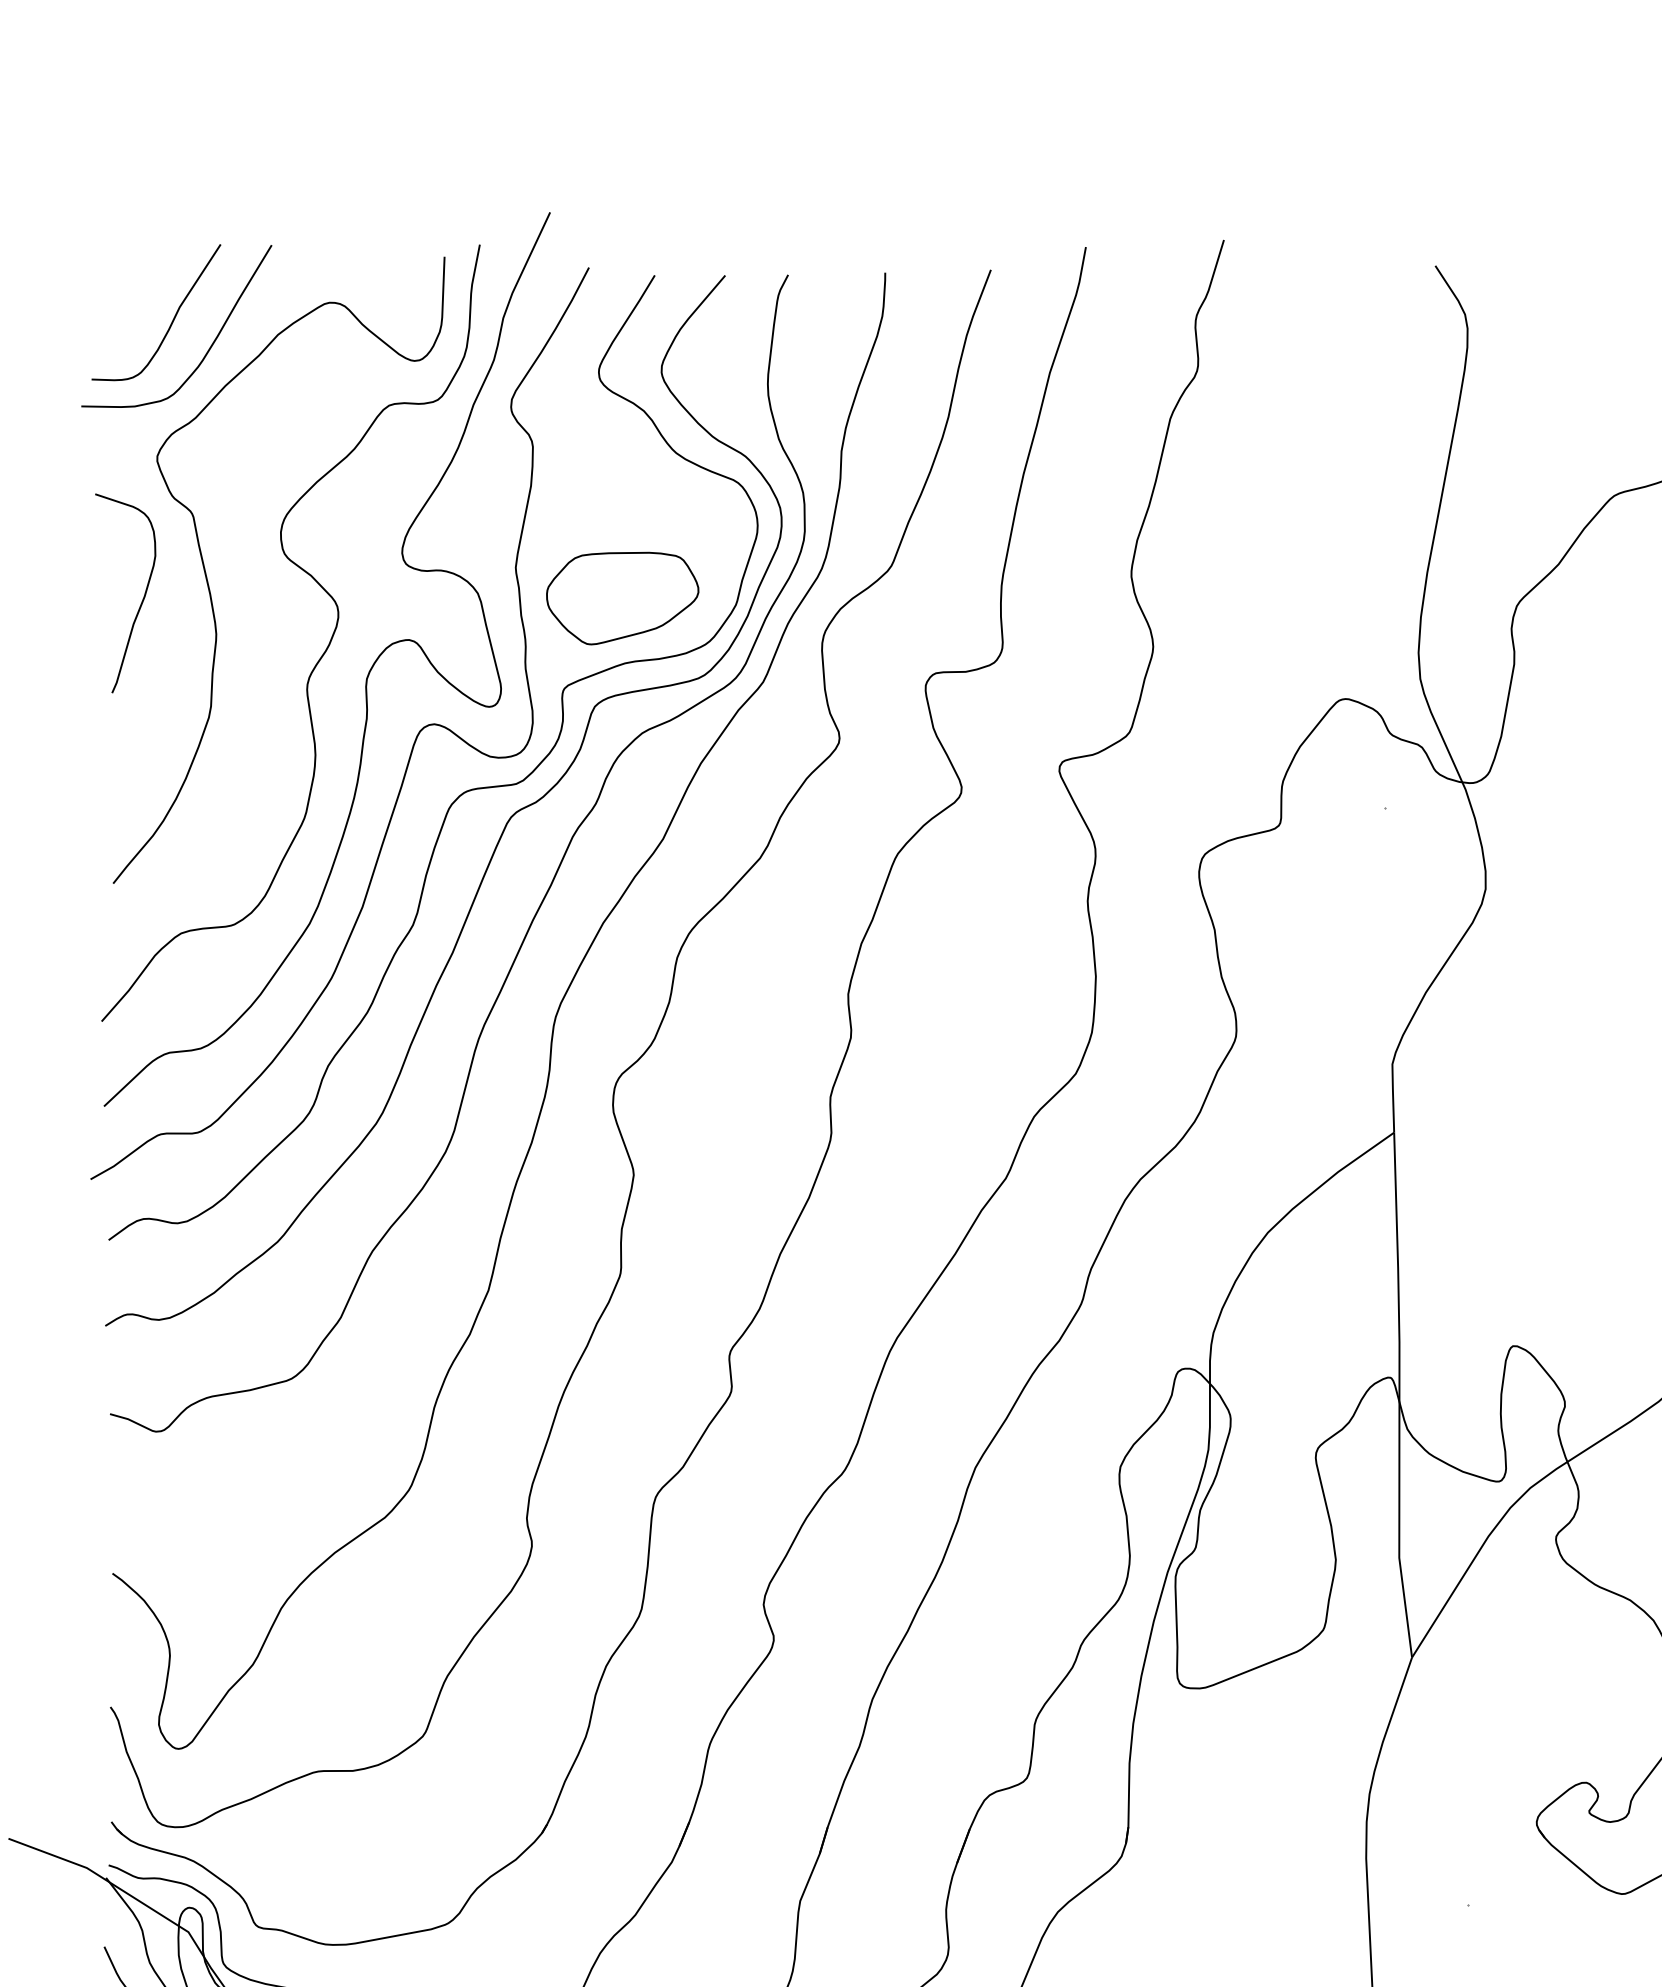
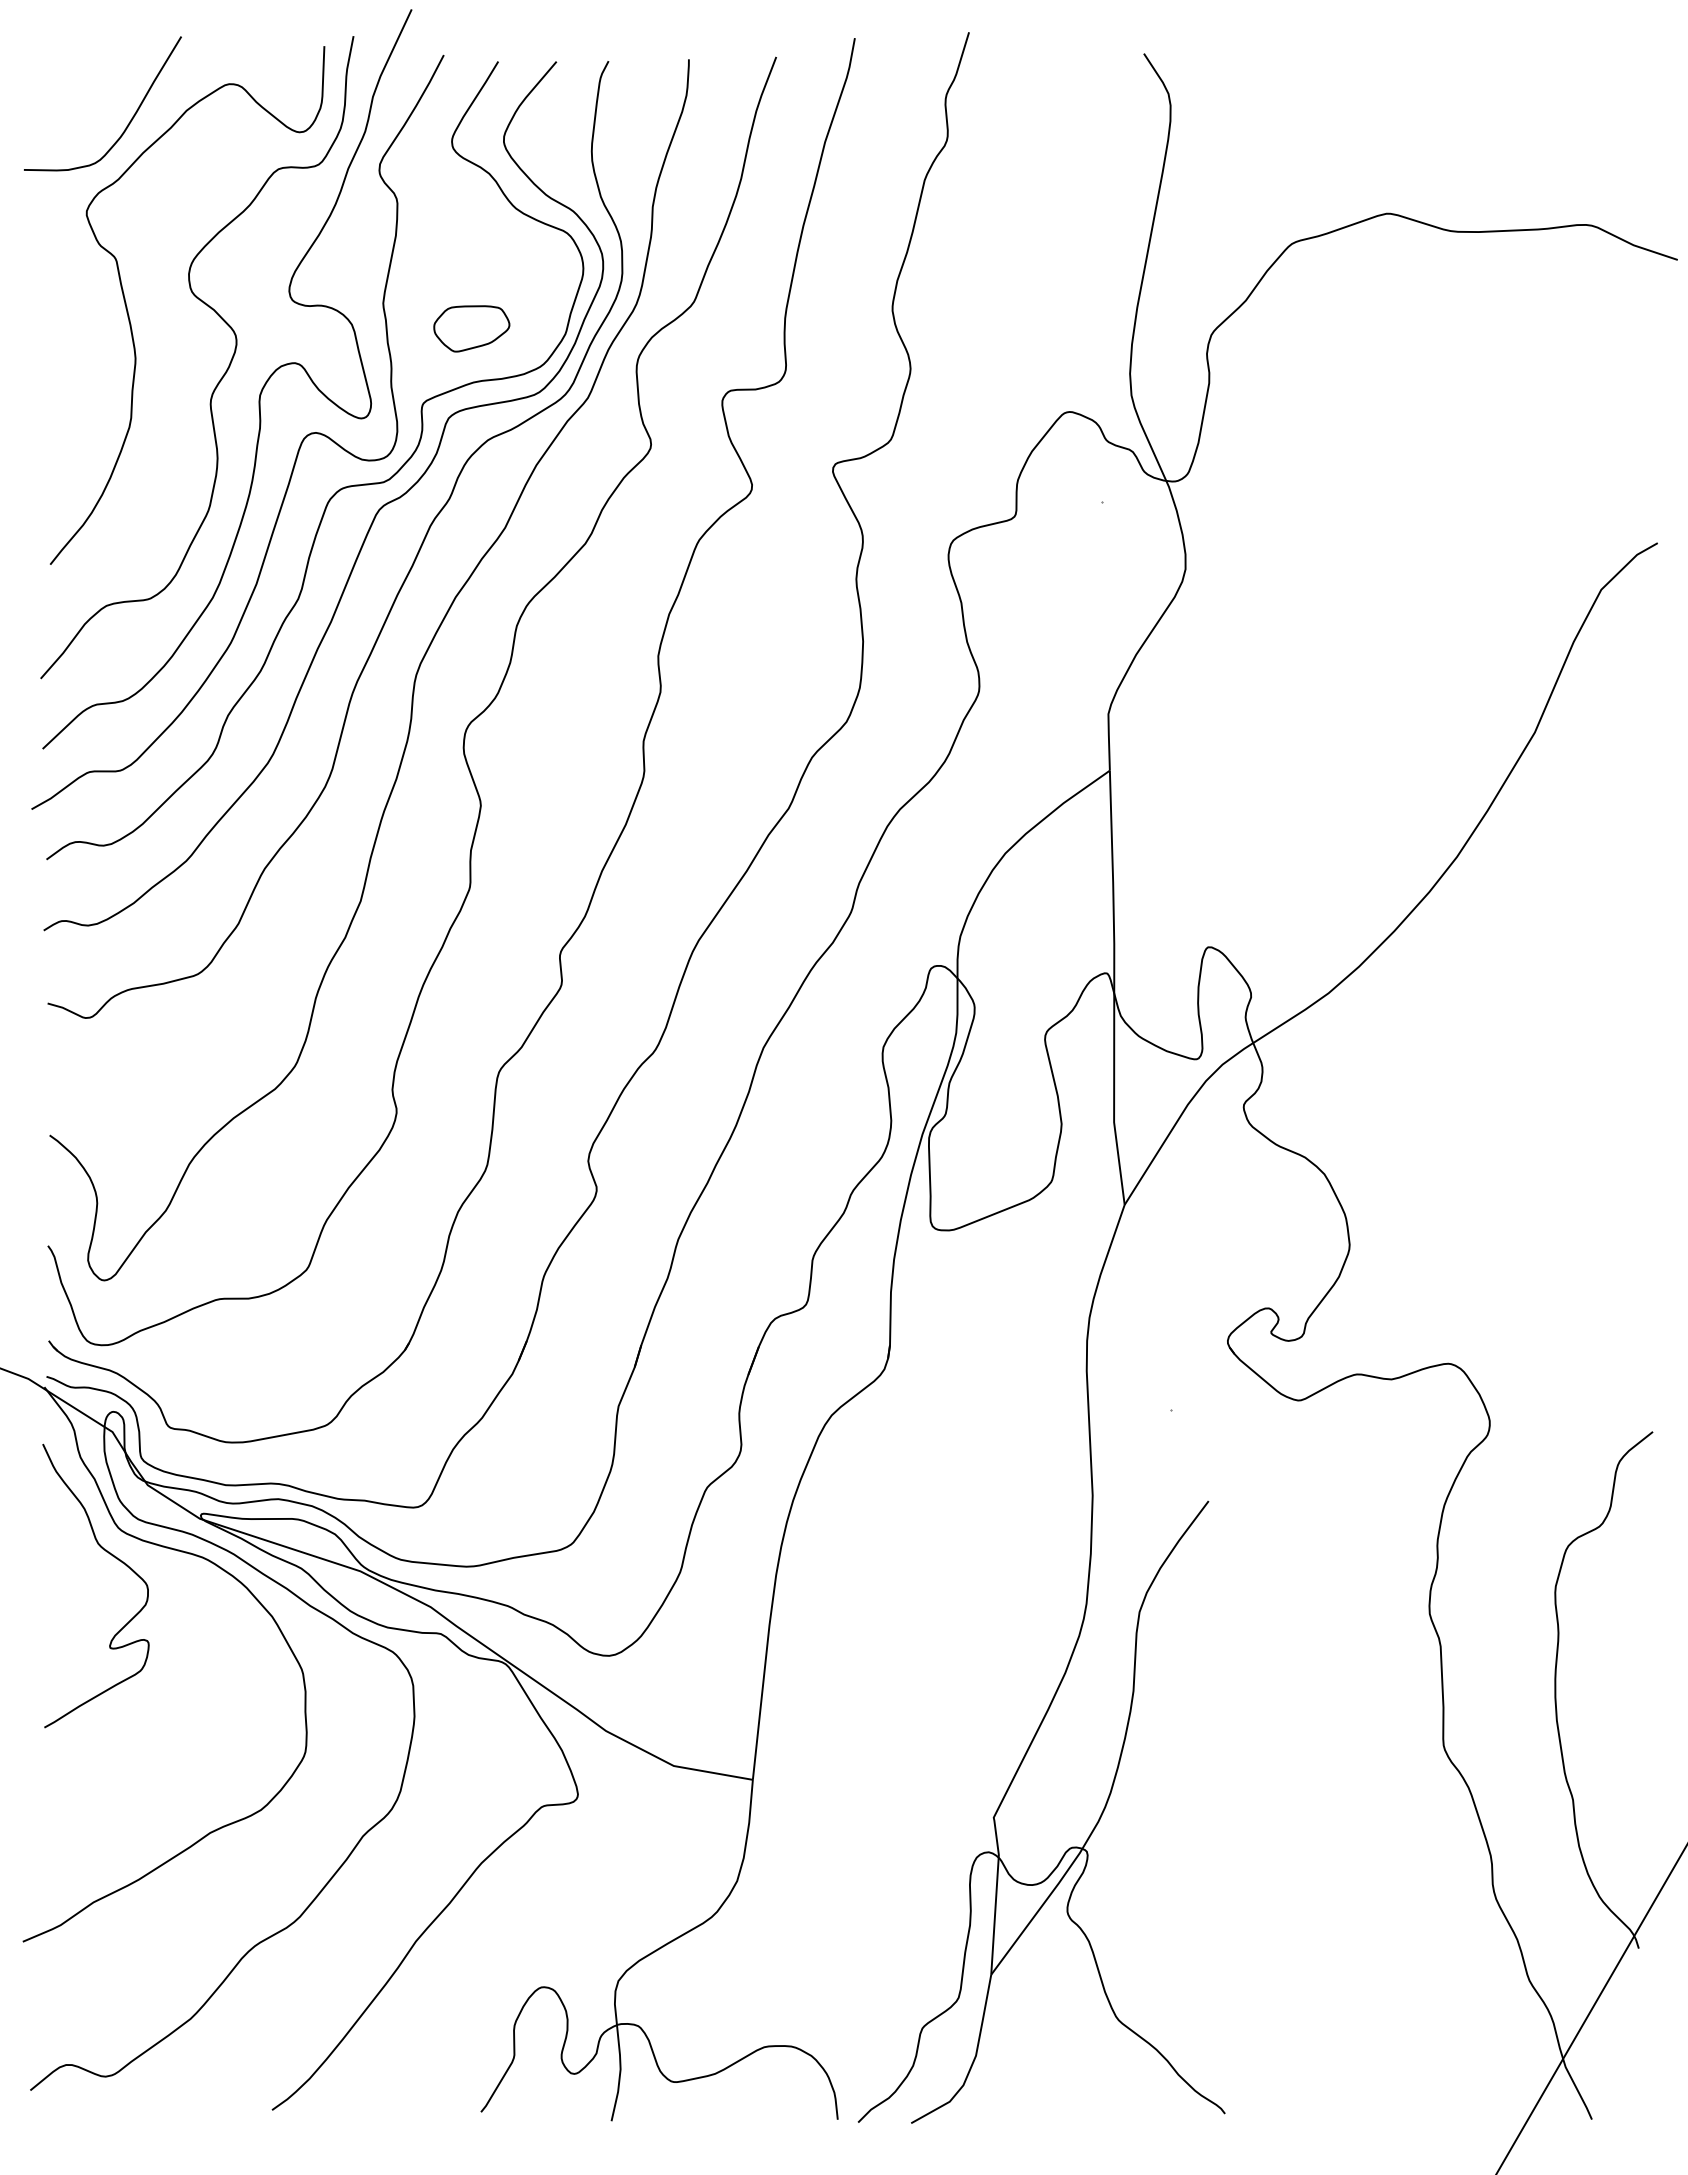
curve: (171, 321) -> (98, 99), removed
curve: (142, 598) -> (74, 328), removed
part: (622, 598) -> (471, 328), size x0.6

